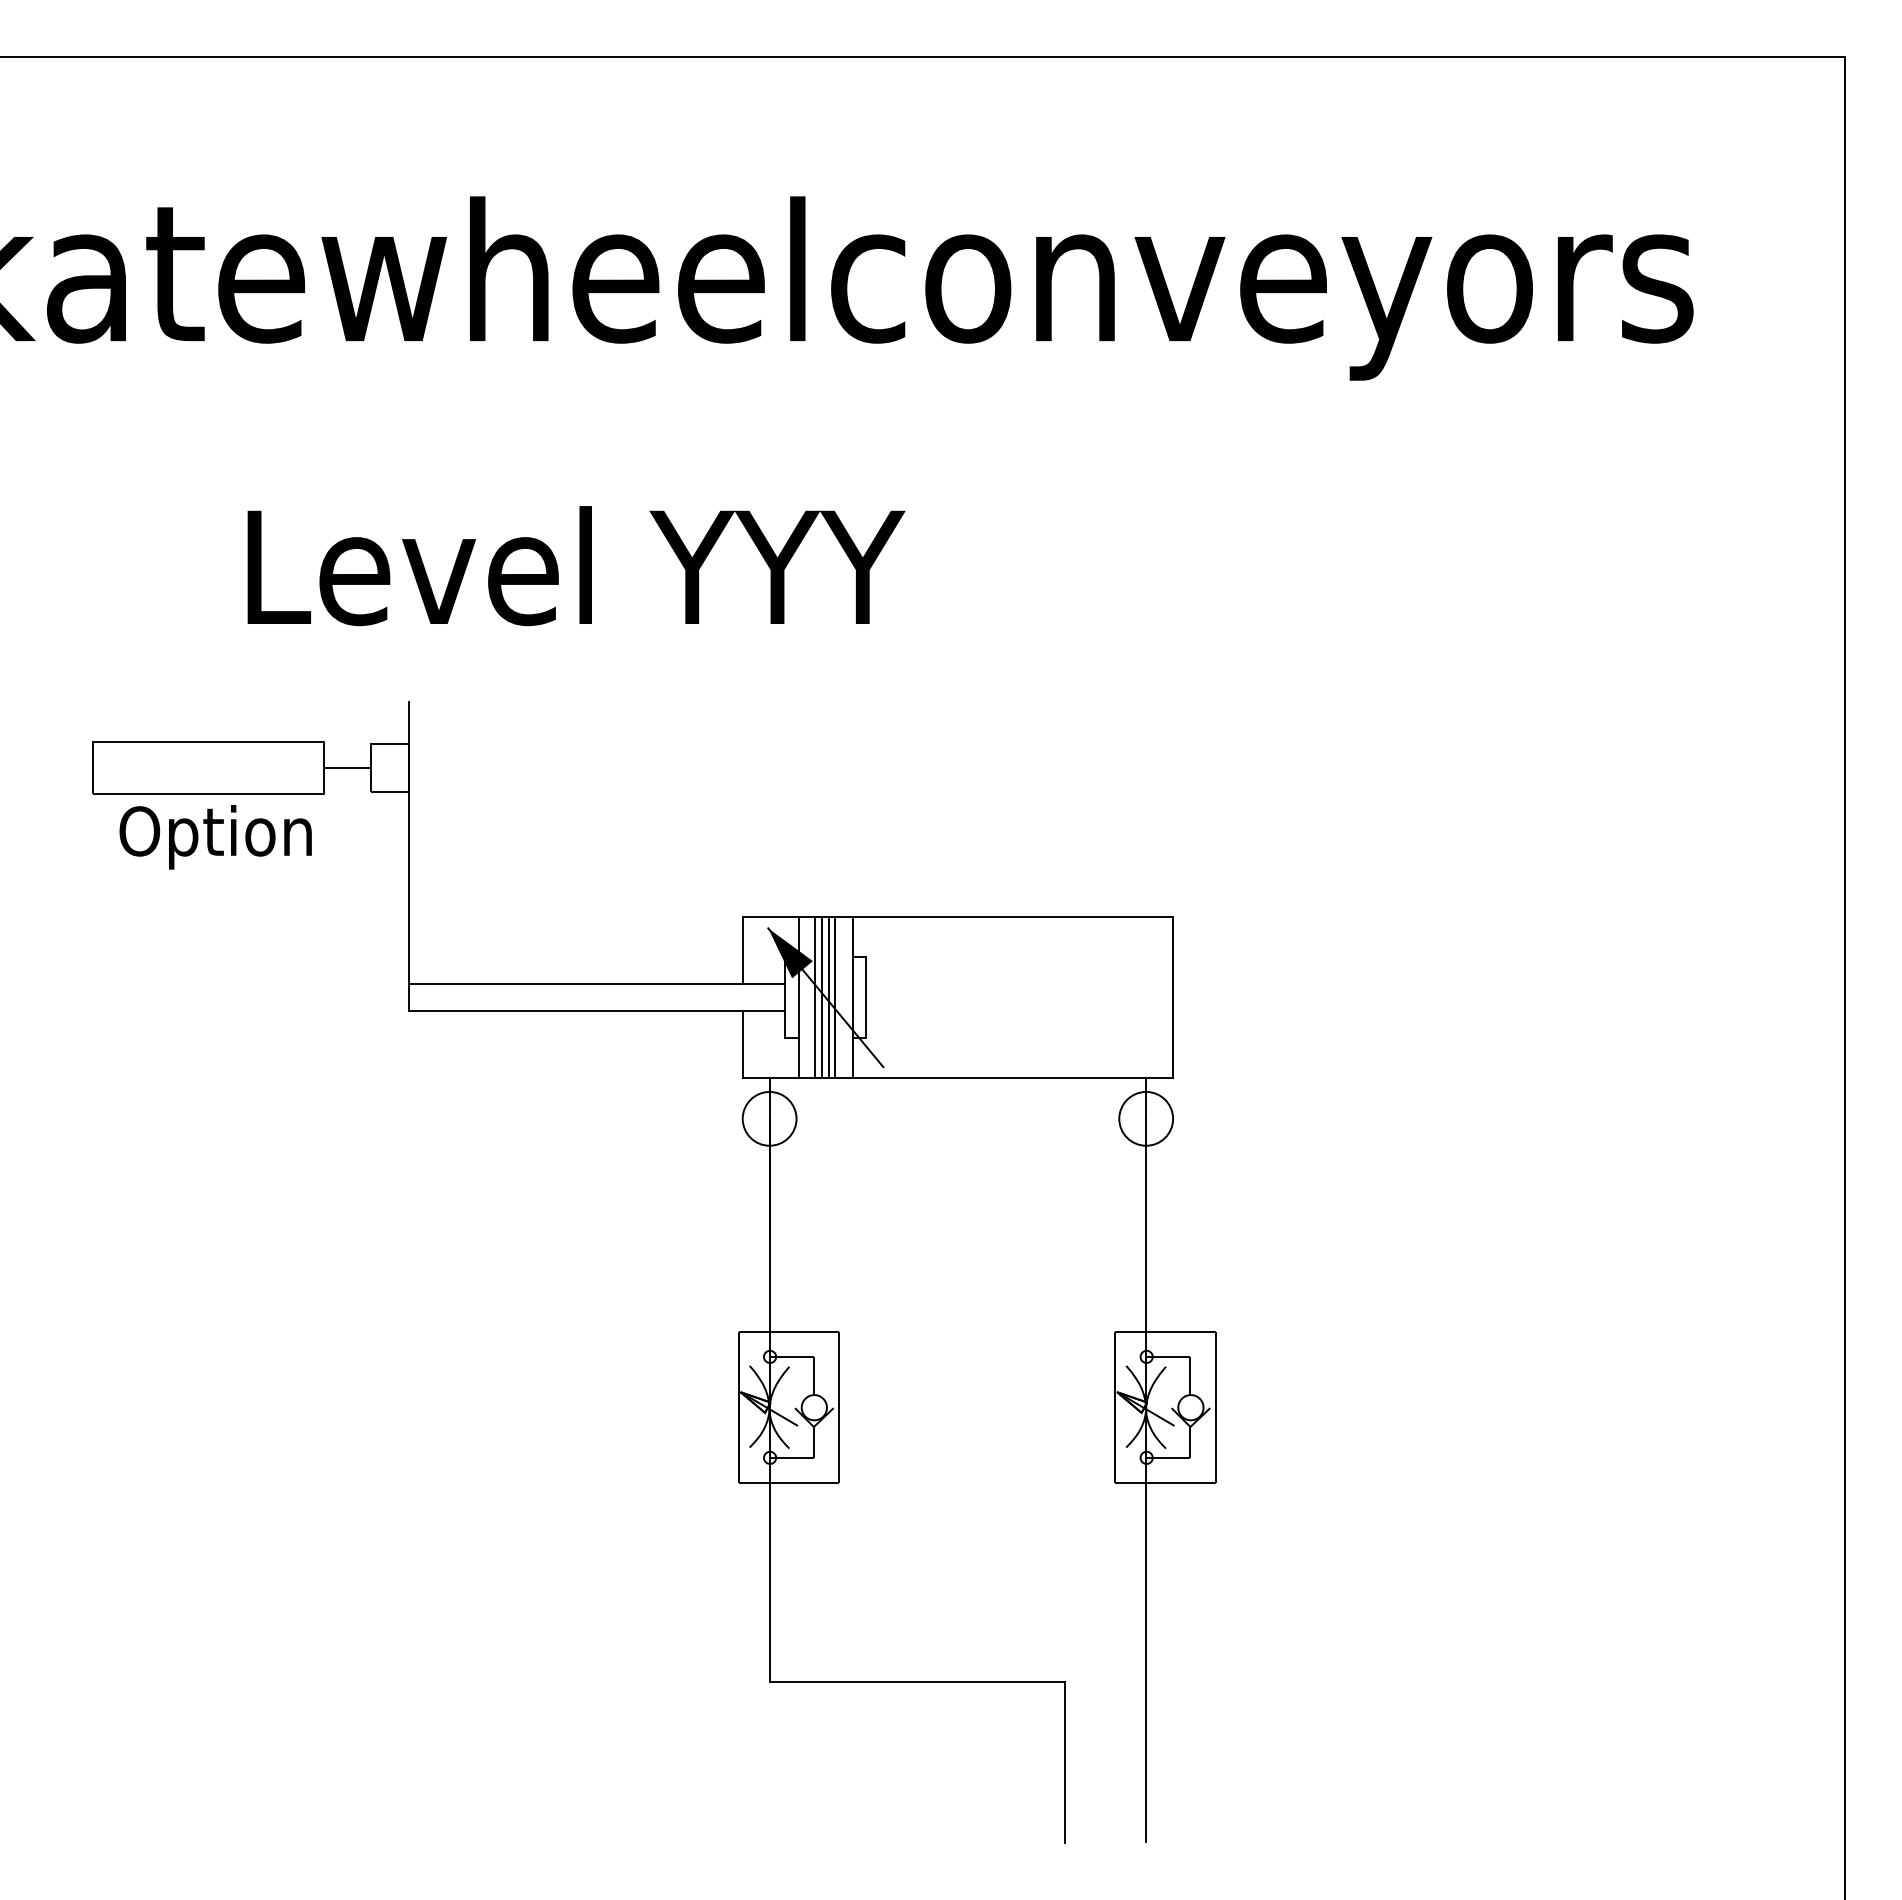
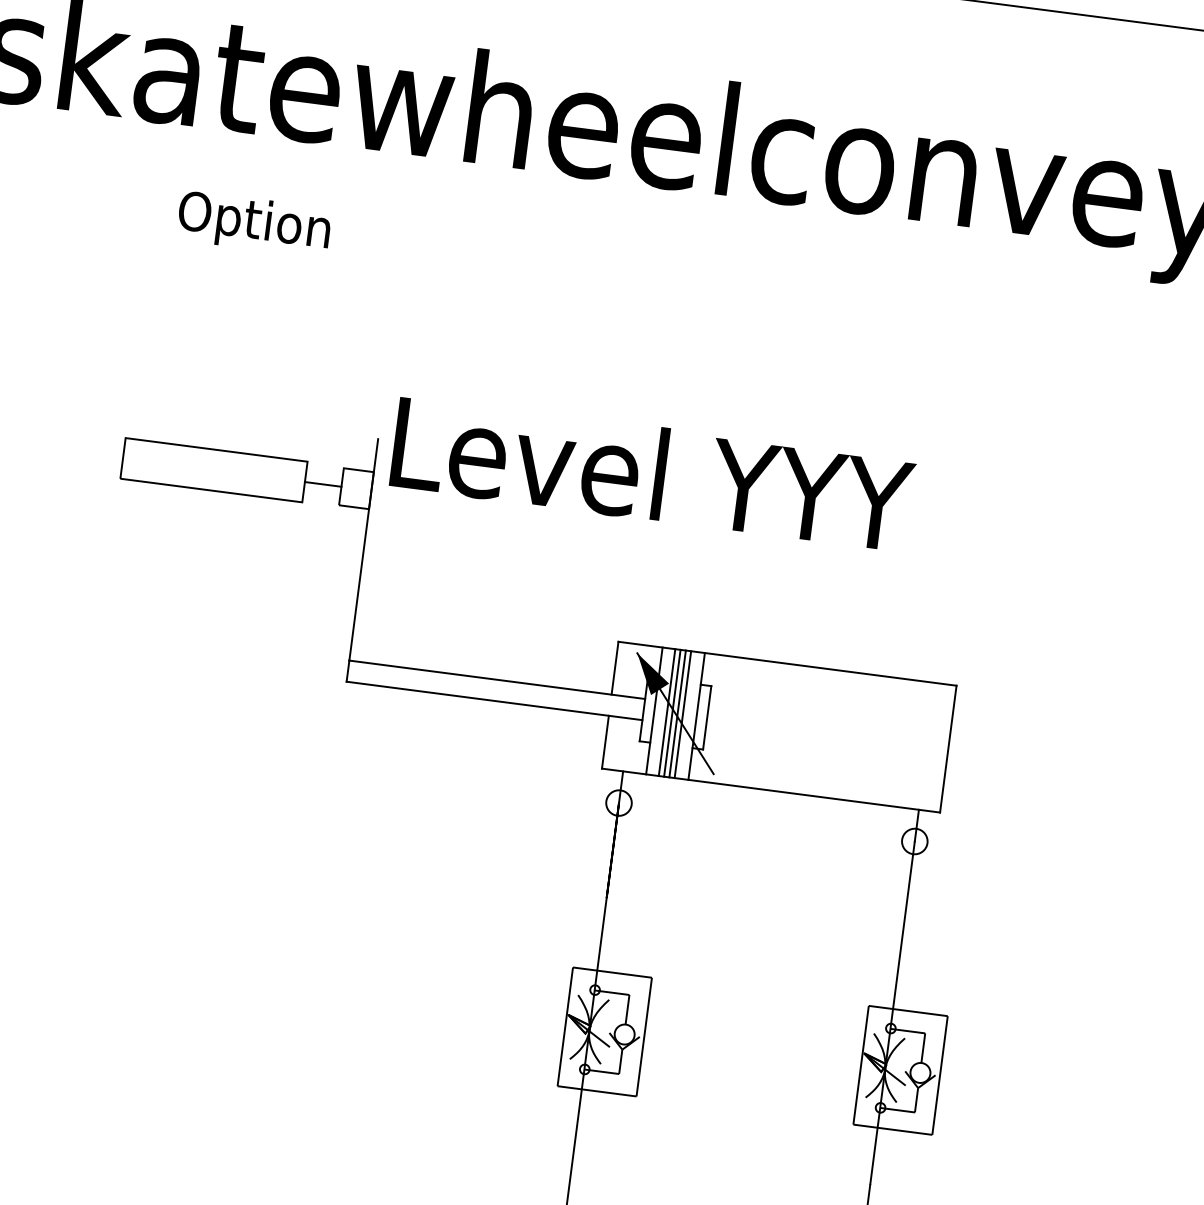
text: (576, 566) -> (652, 474), moved
text: (215, 837) -> (253, 224), moved
circle: (769, 1118) -> (618, 802), size x0.6
circle: (1146, 1118) -> (915, 841), size x0.6

